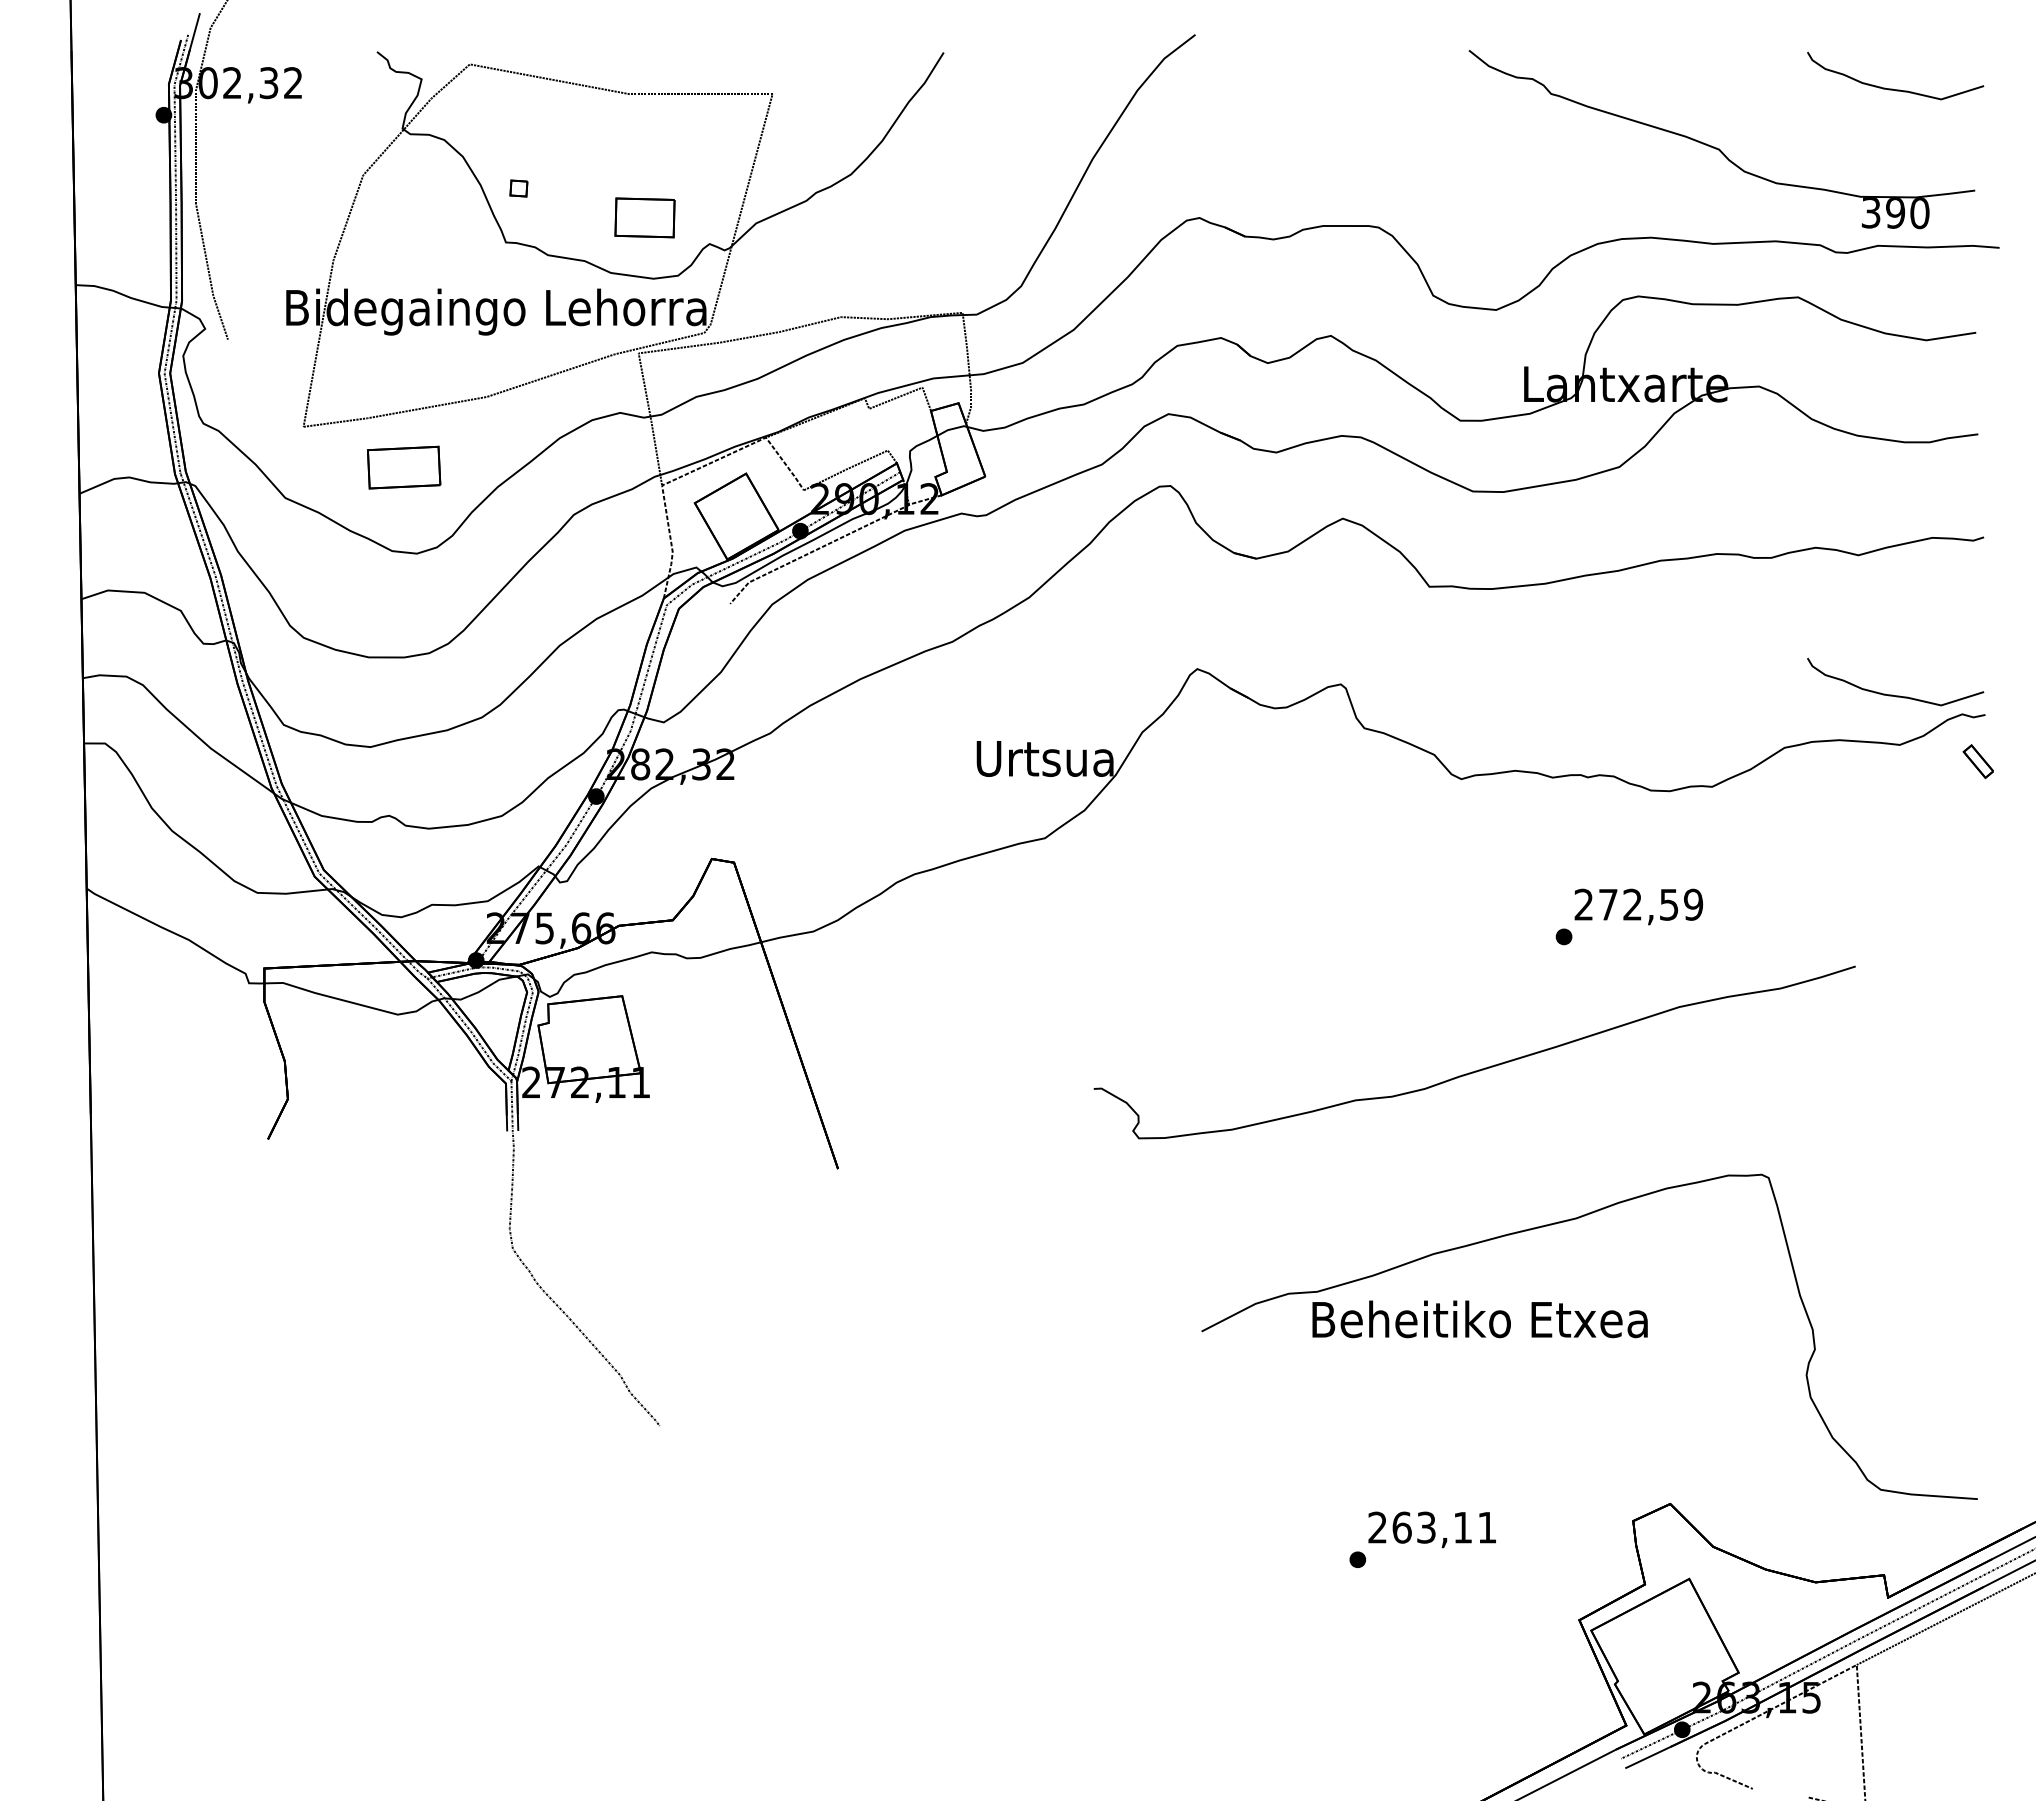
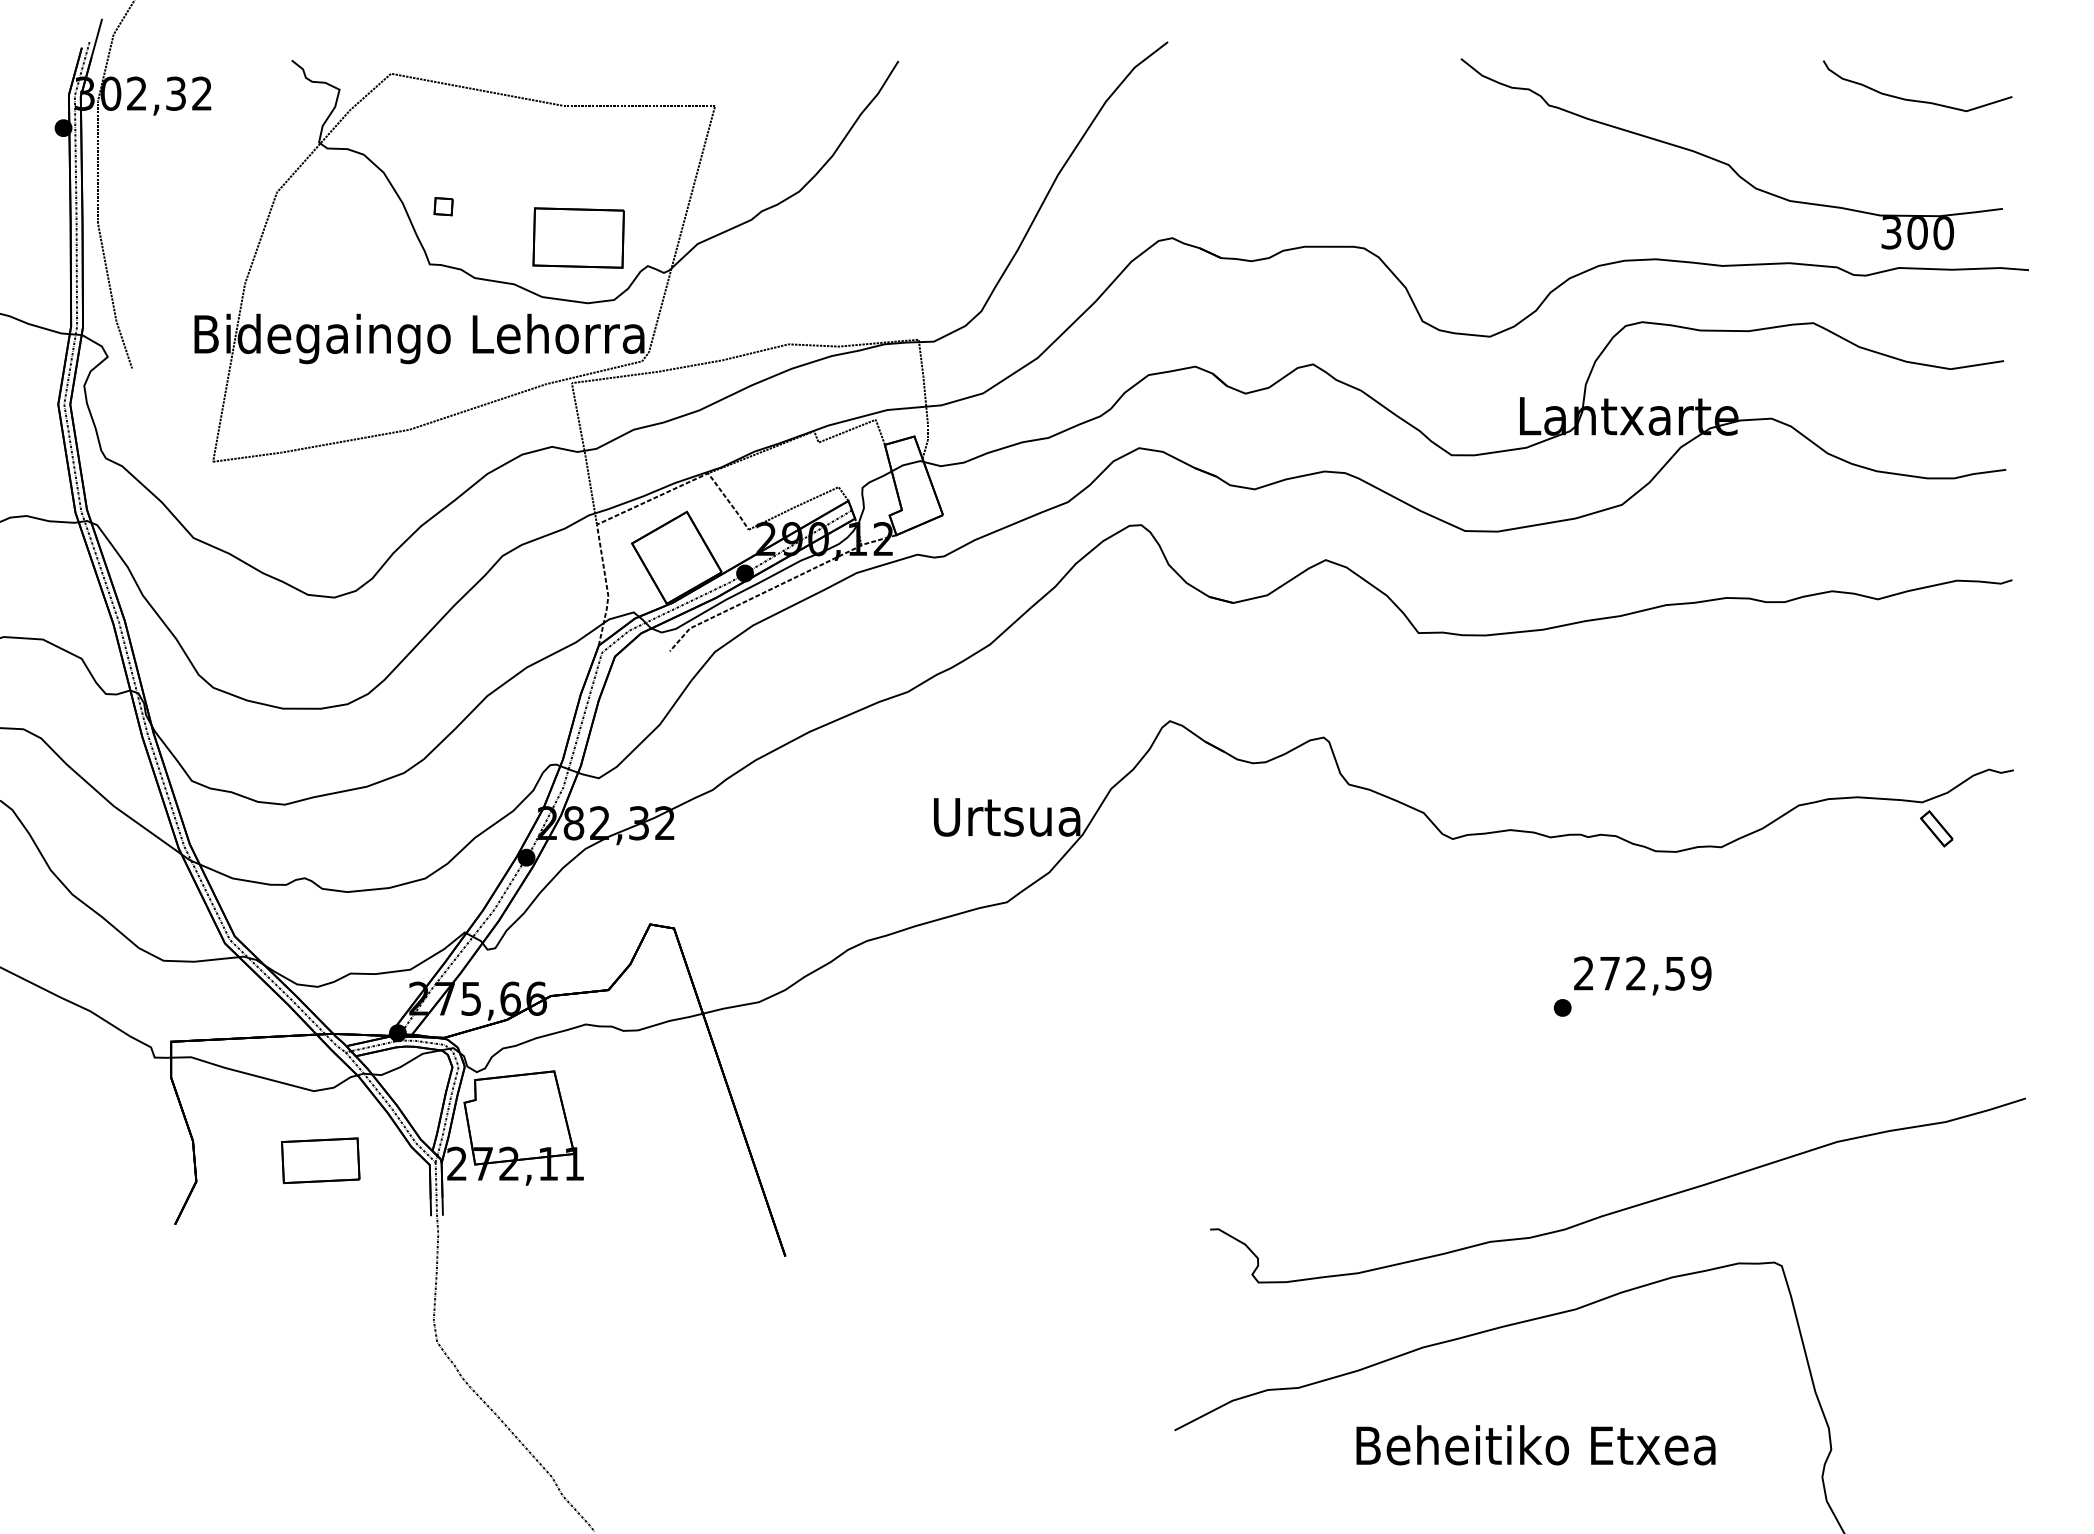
text: (1895, 213) -> (1917, 233), 390 -> 300
part: (644, 217) -> (578, 237), size x1.43
part: (404, 467) -> (321, 1160), moved
curve: (1892, 694) -> (1914, 748), removed
part: (1977, 761) -> (1935, 828), moved
curve: (1481, 1068) -> (1625, 1207), moved
text: (1479, 1319) -> (1535, 1445), moved

